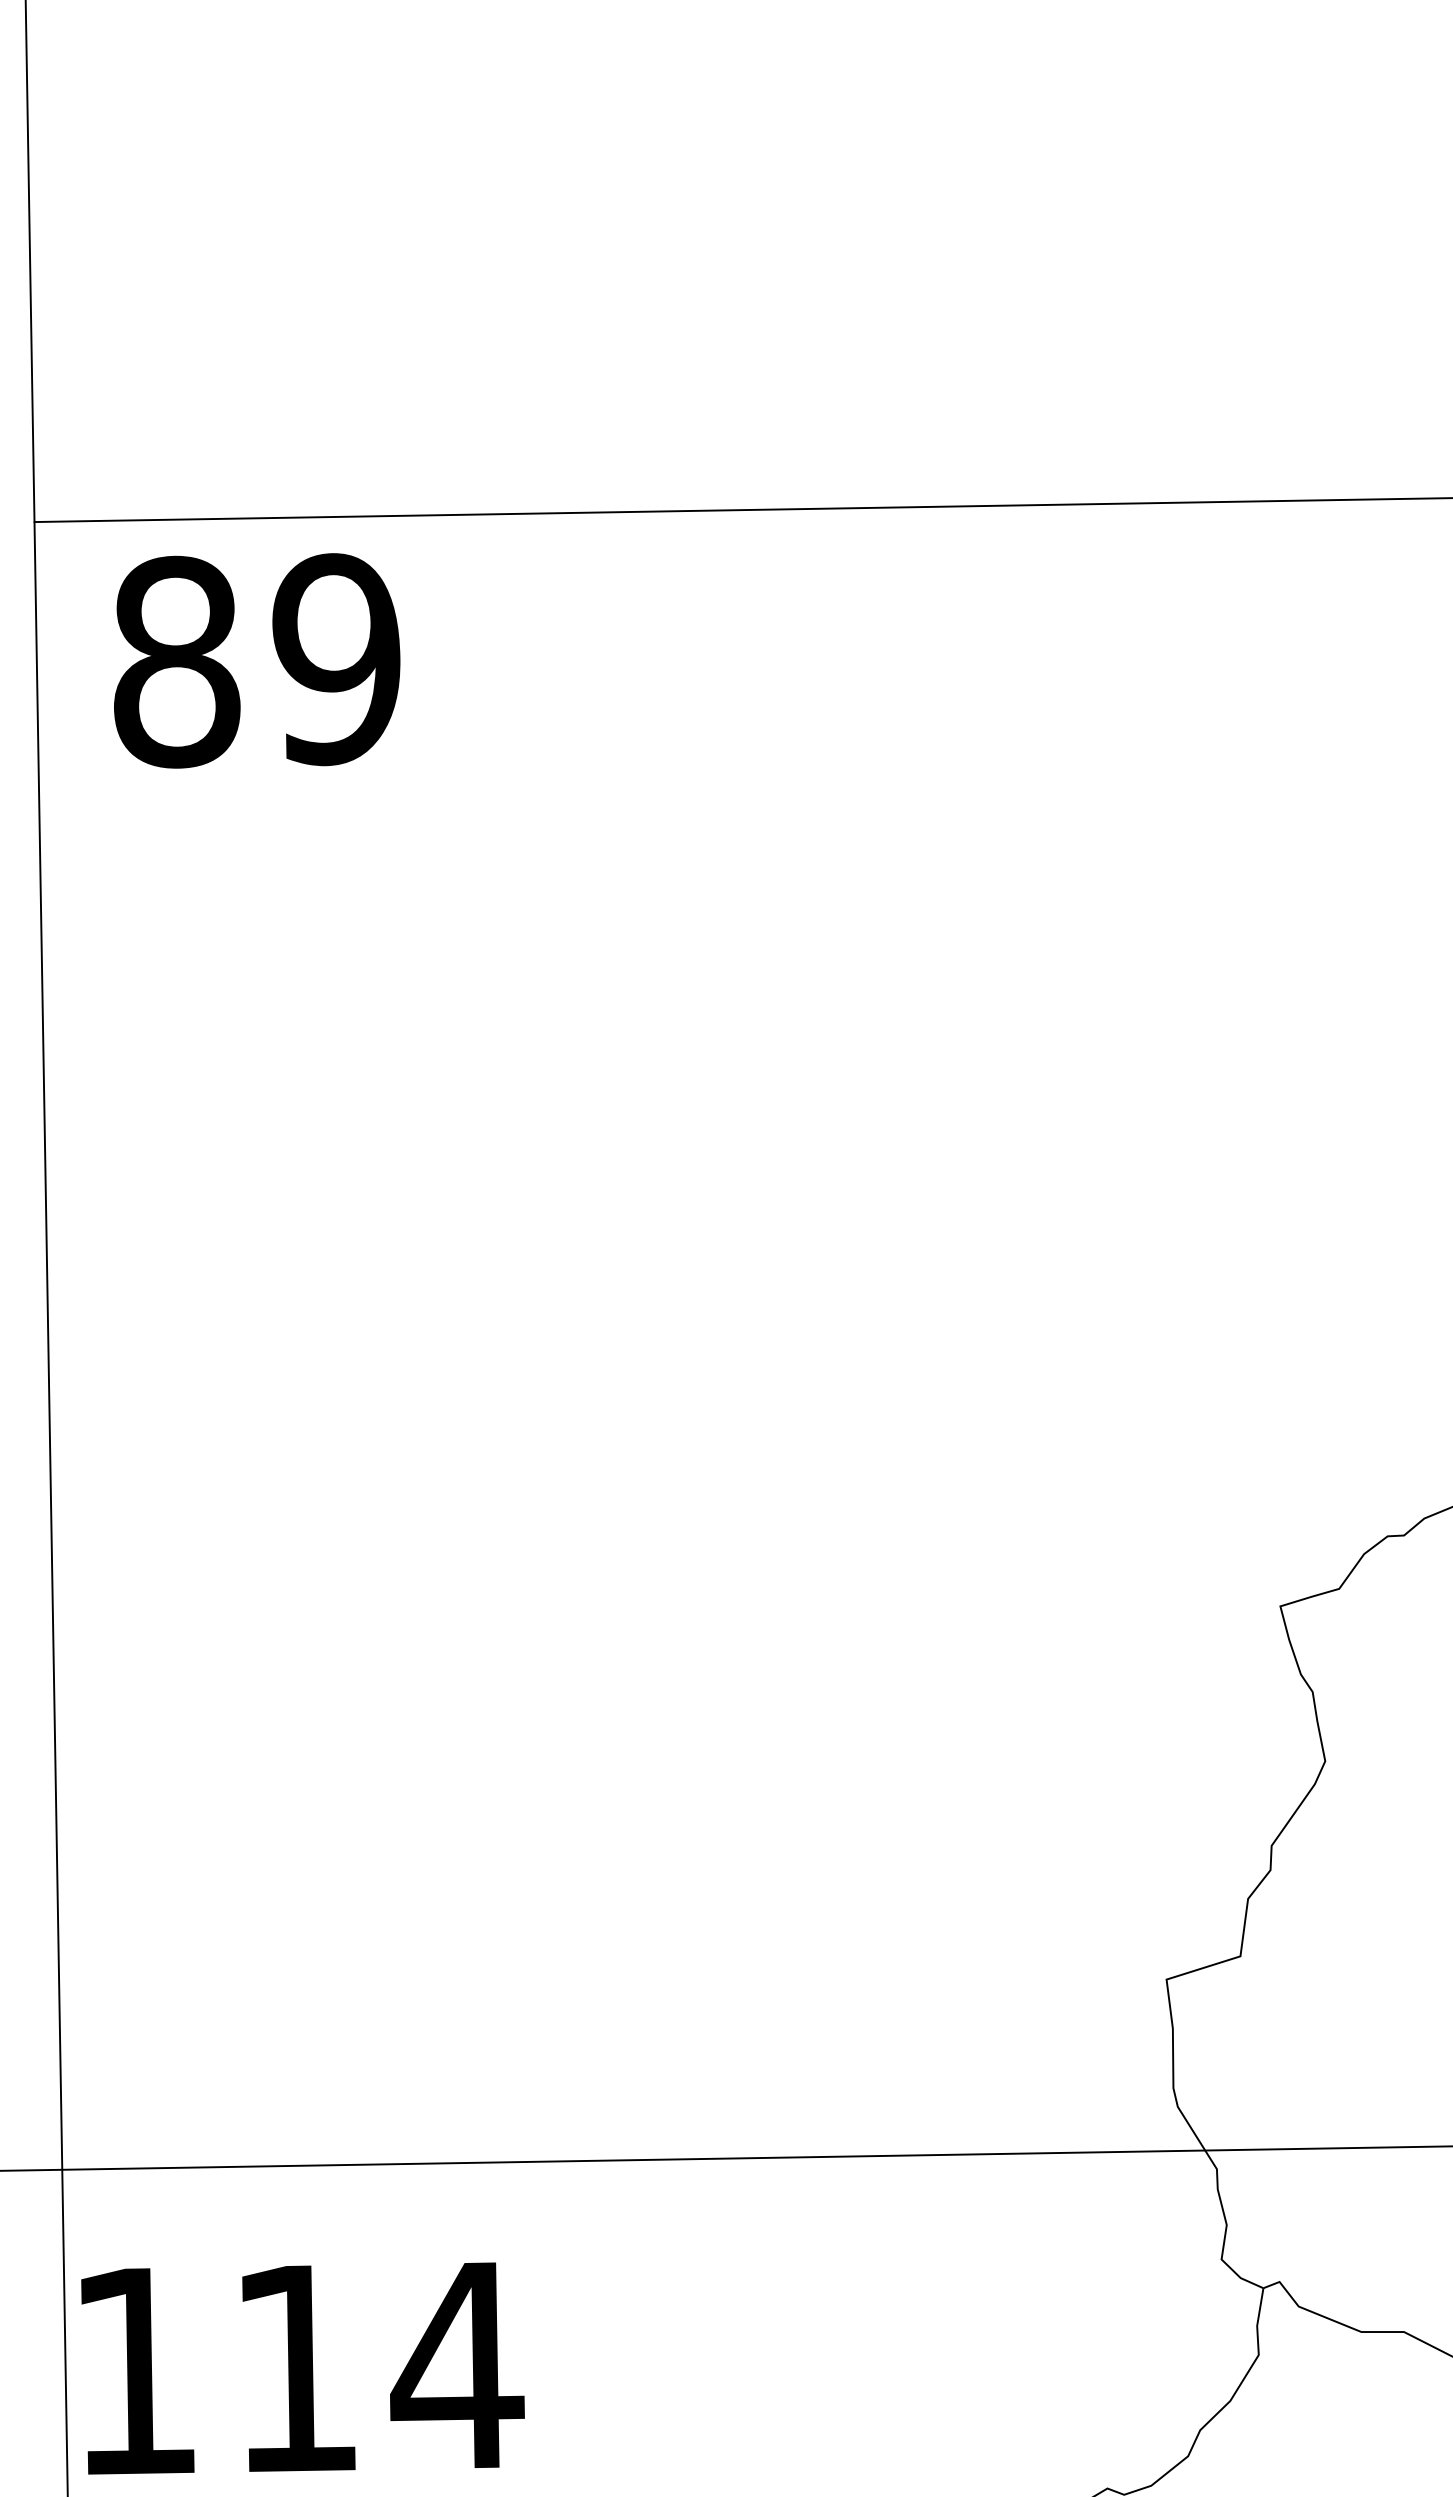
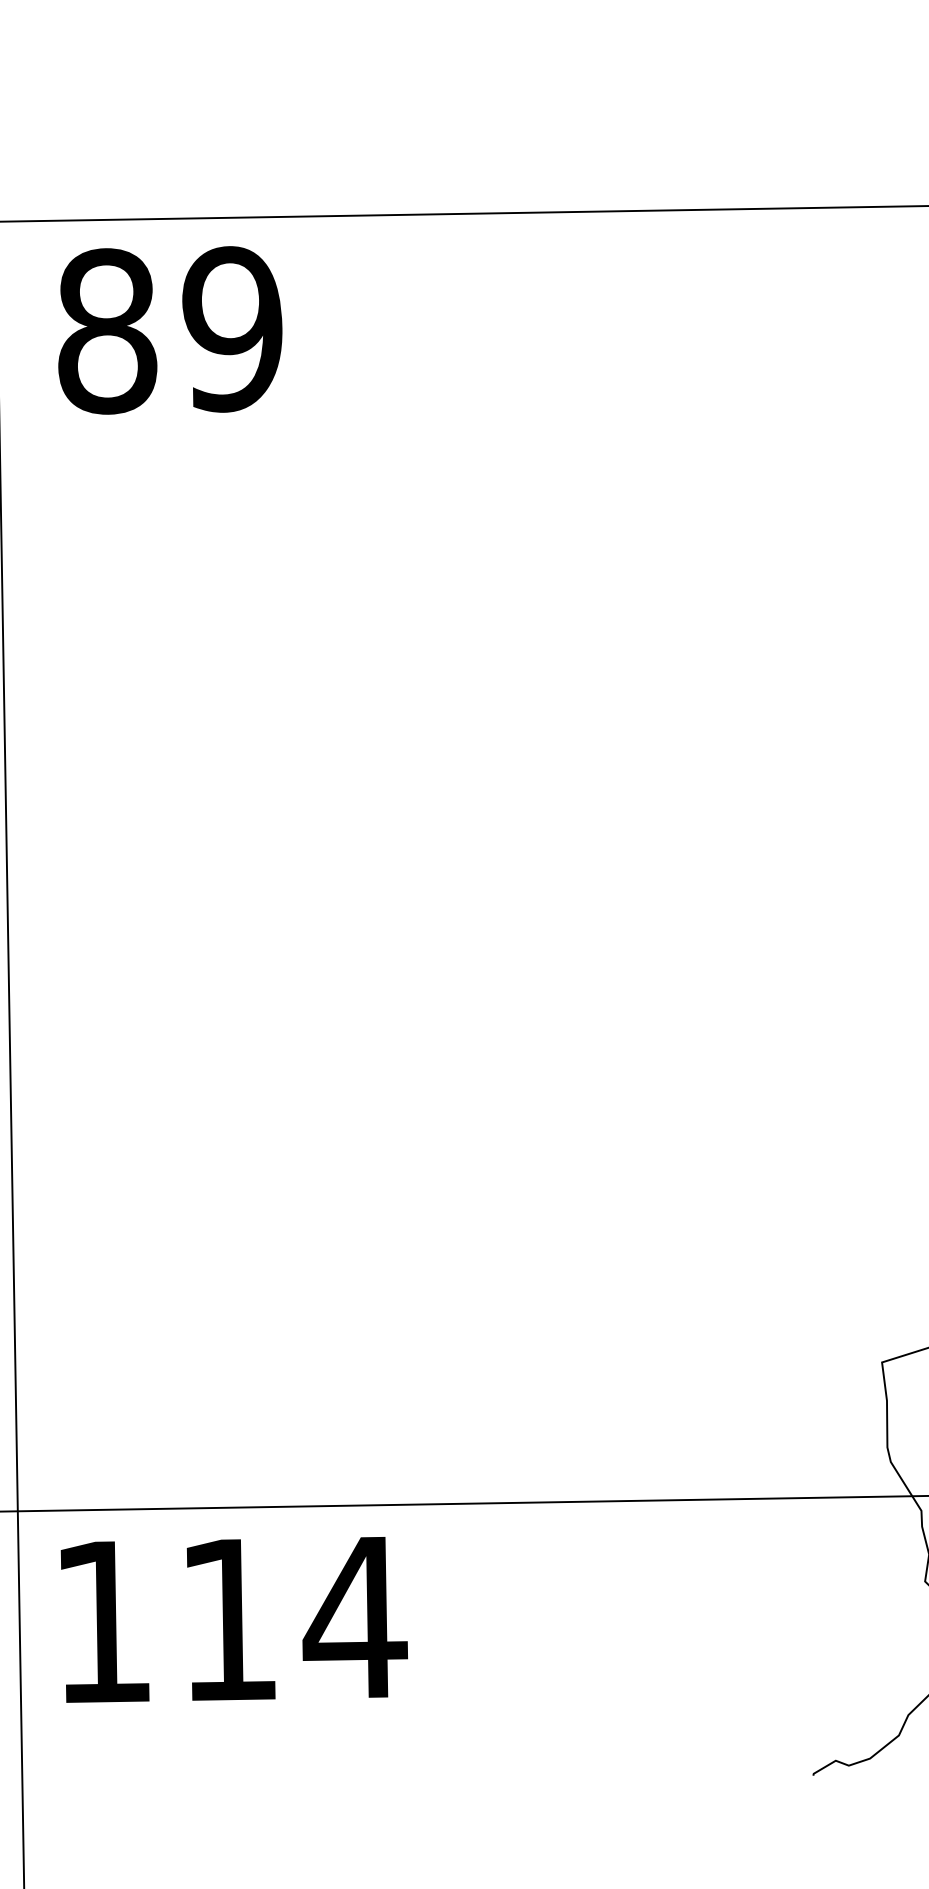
text: (302, 2368) -> (234, 1619), moved

